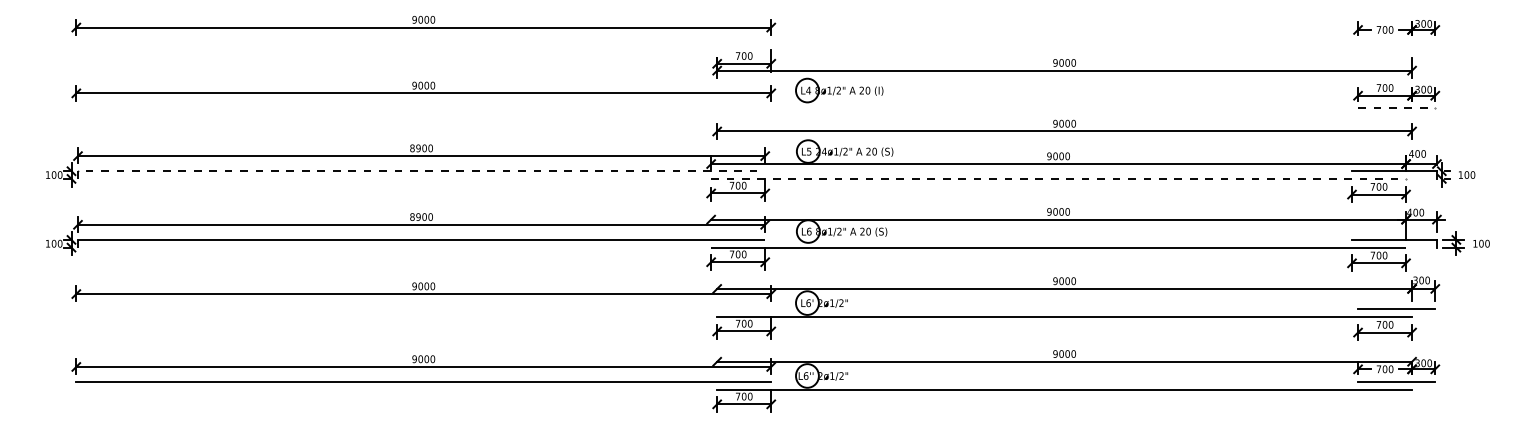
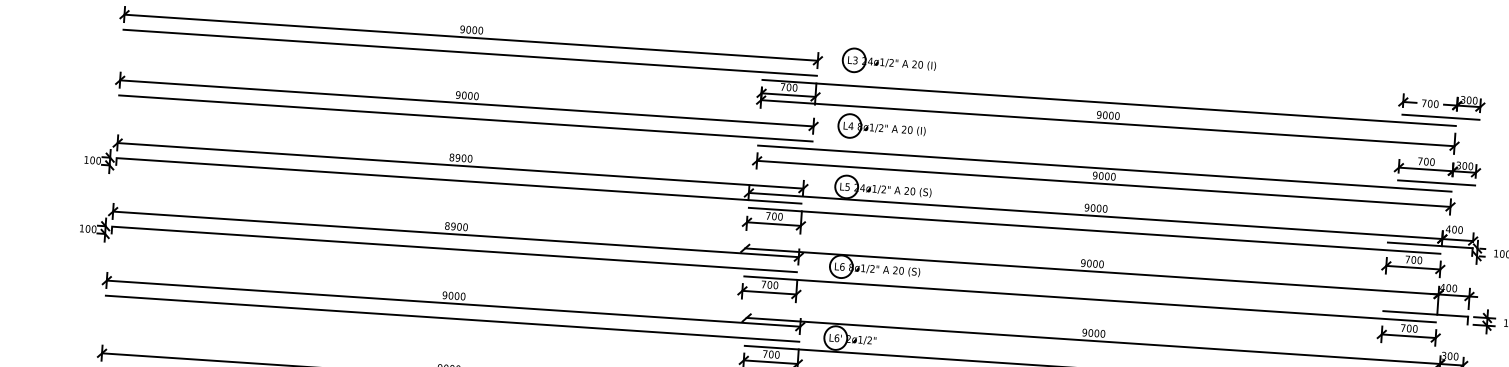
part: (842, 24) -> (889, 62), added
line: (423, 42) -> (469, 52), added
line: (1396, 42) -> (1440, 117), added
line: (1064, 50) -> (1109, 103), added
line: (423, 108) -> (465, 118), added
line: (1396, 108) -> (1436, 182), dashed -> solid
line: (1064, 116) -> (1104, 168), added
line: (417, 171) -> (455, 180), dashed -> solid
line: (1059, 178) -> (1095, 230), dashed -> solid
line: (423, 309) -> (452, 319), added

